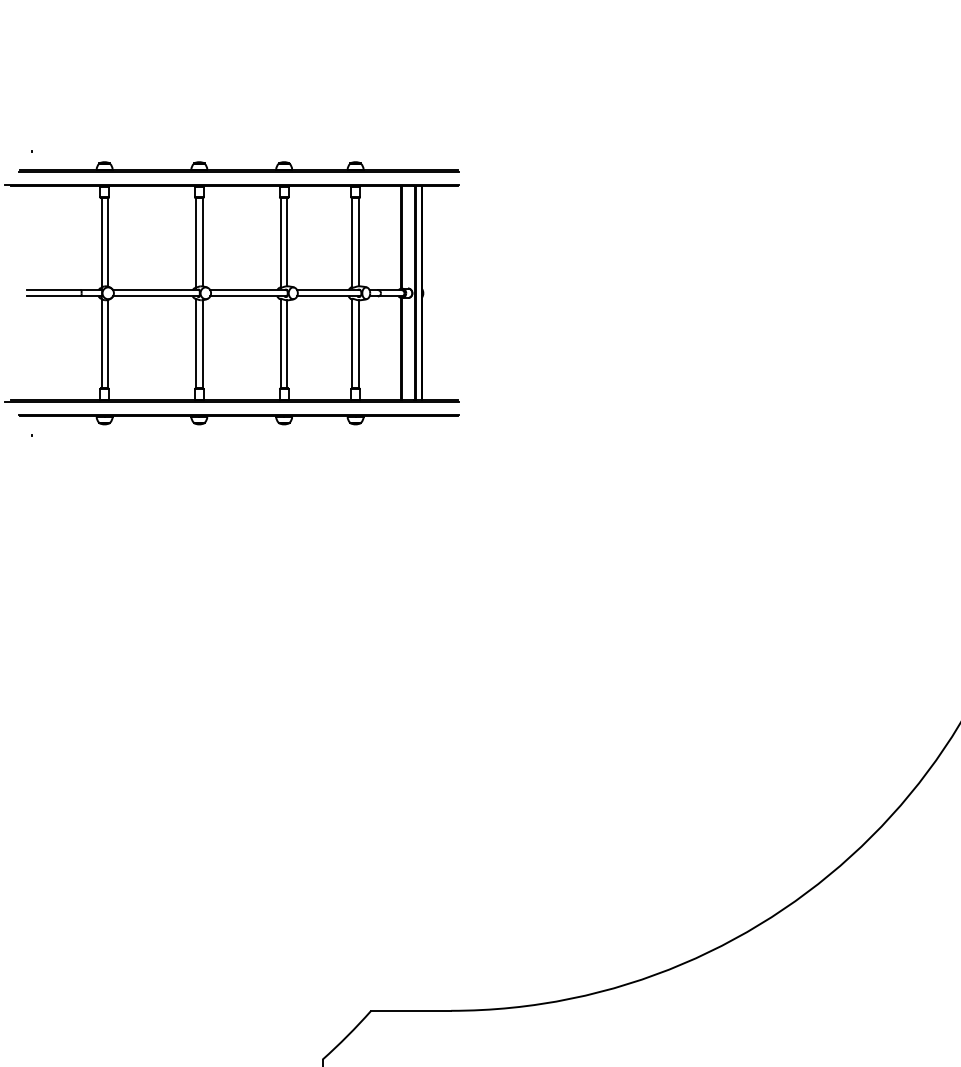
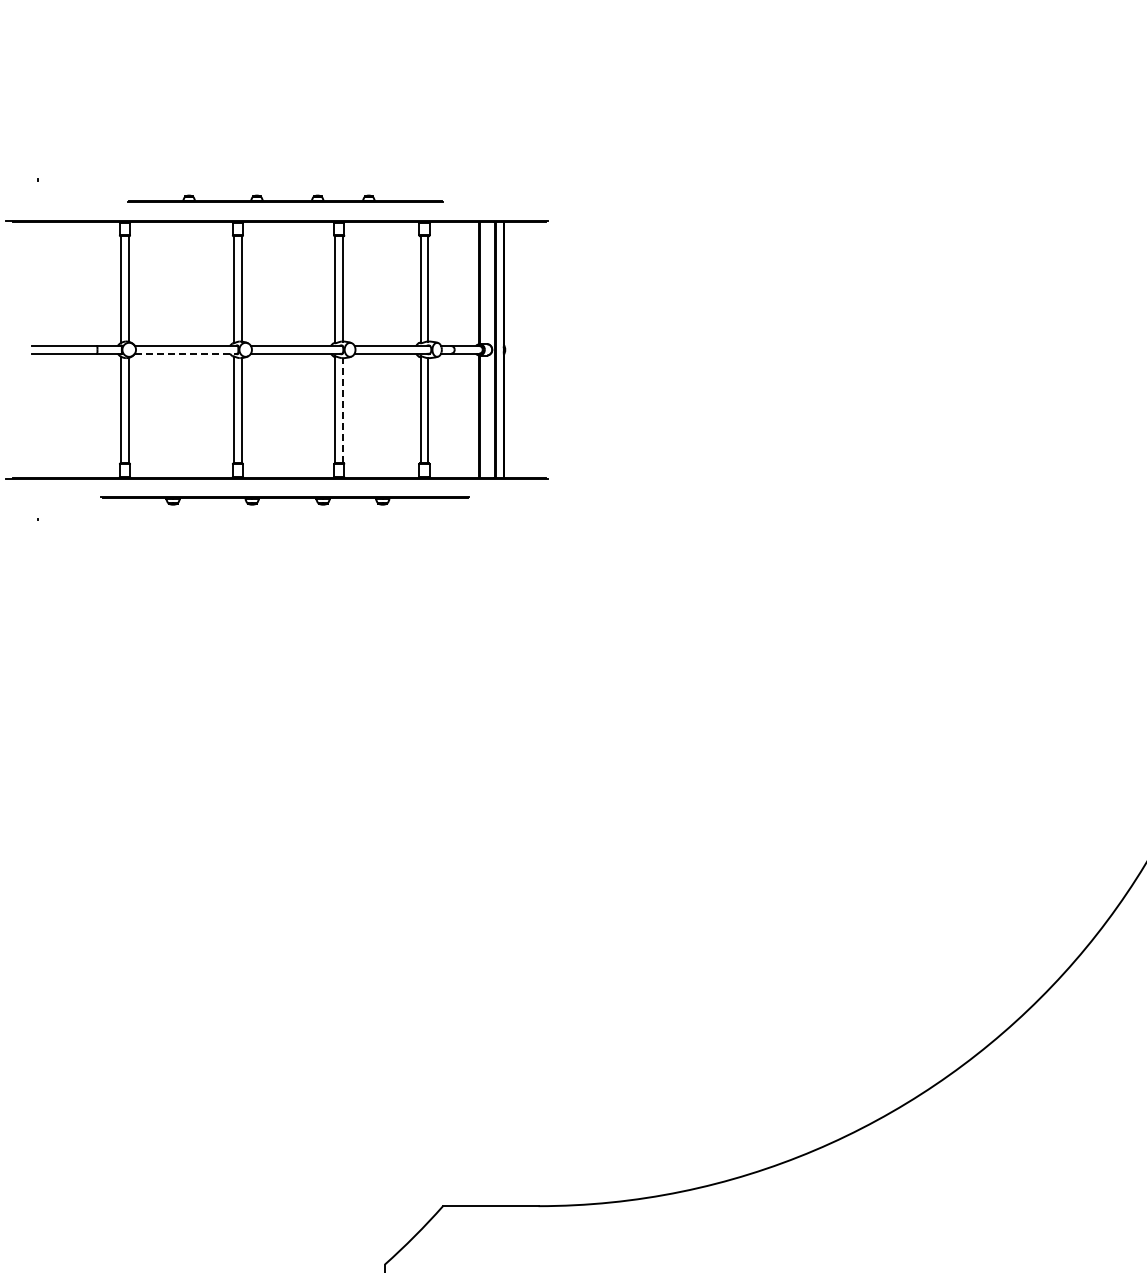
part: (239, 166) -> (285, 198), size x0.6
line: (156, 296) -> (186, 353), solid -> dashed
line: (287, 344) -> (343, 410), solid -> dashed
part: (239, 419) -> (285, 500), size x0.7

